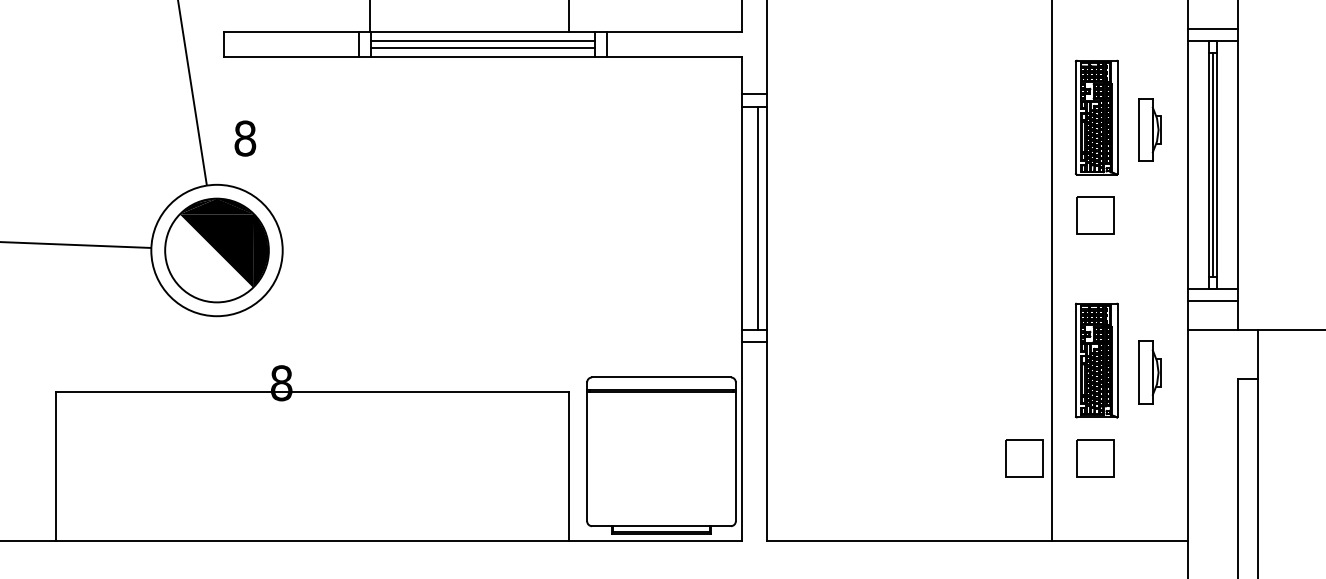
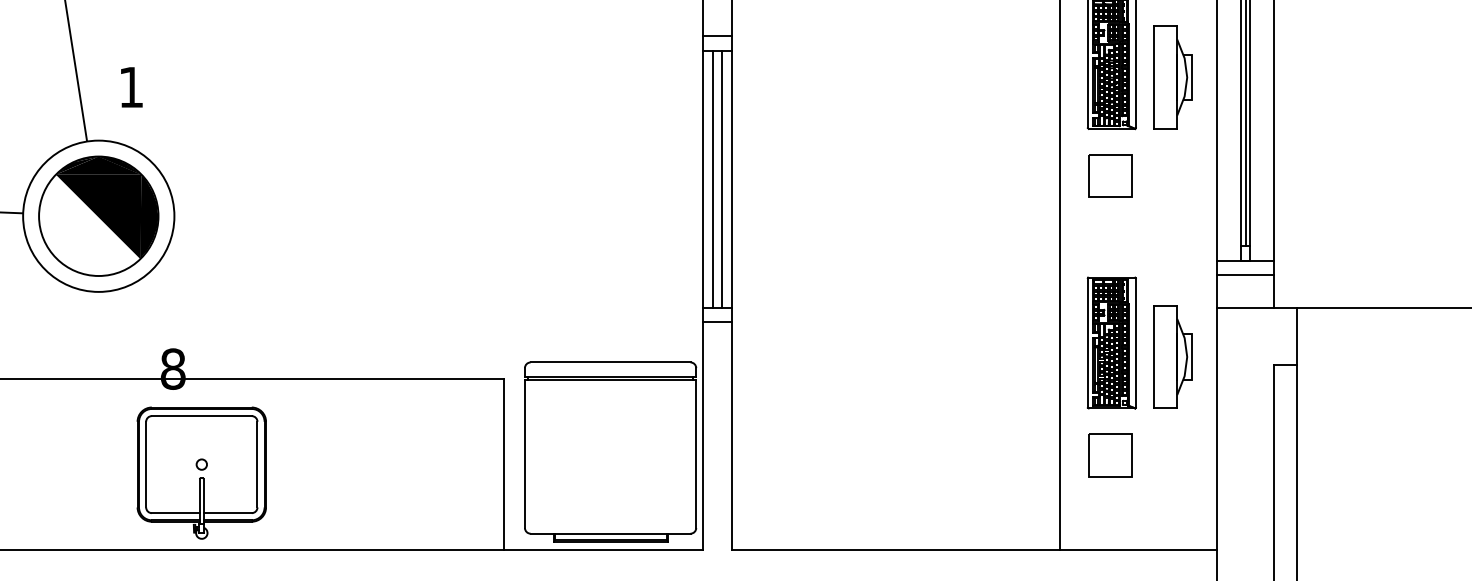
part: (1149, 129) -> (1172, 76), size x1.43
text: (245, 138) -> (131, 87), 8 -> 1
line: (750, 217) -> (713, 178), added
part: (1149, 372) -> (1172, 356), size x1.43
part: (1024, 458) -> (1028, 455), removed
part: (306, 473) -> (201, 473), added

